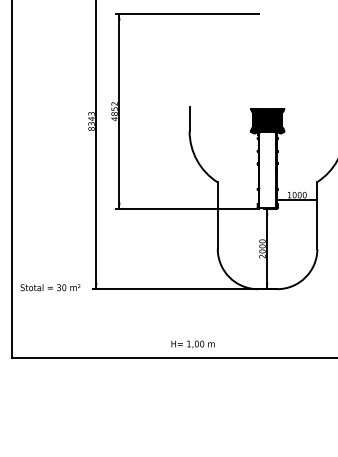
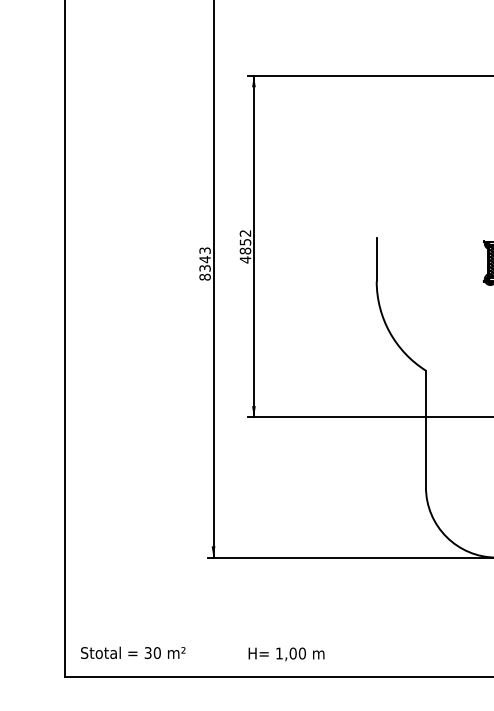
text: (50, 287) -> (133, 652), moved
text: (192, 344) -> (285, 654), moved

